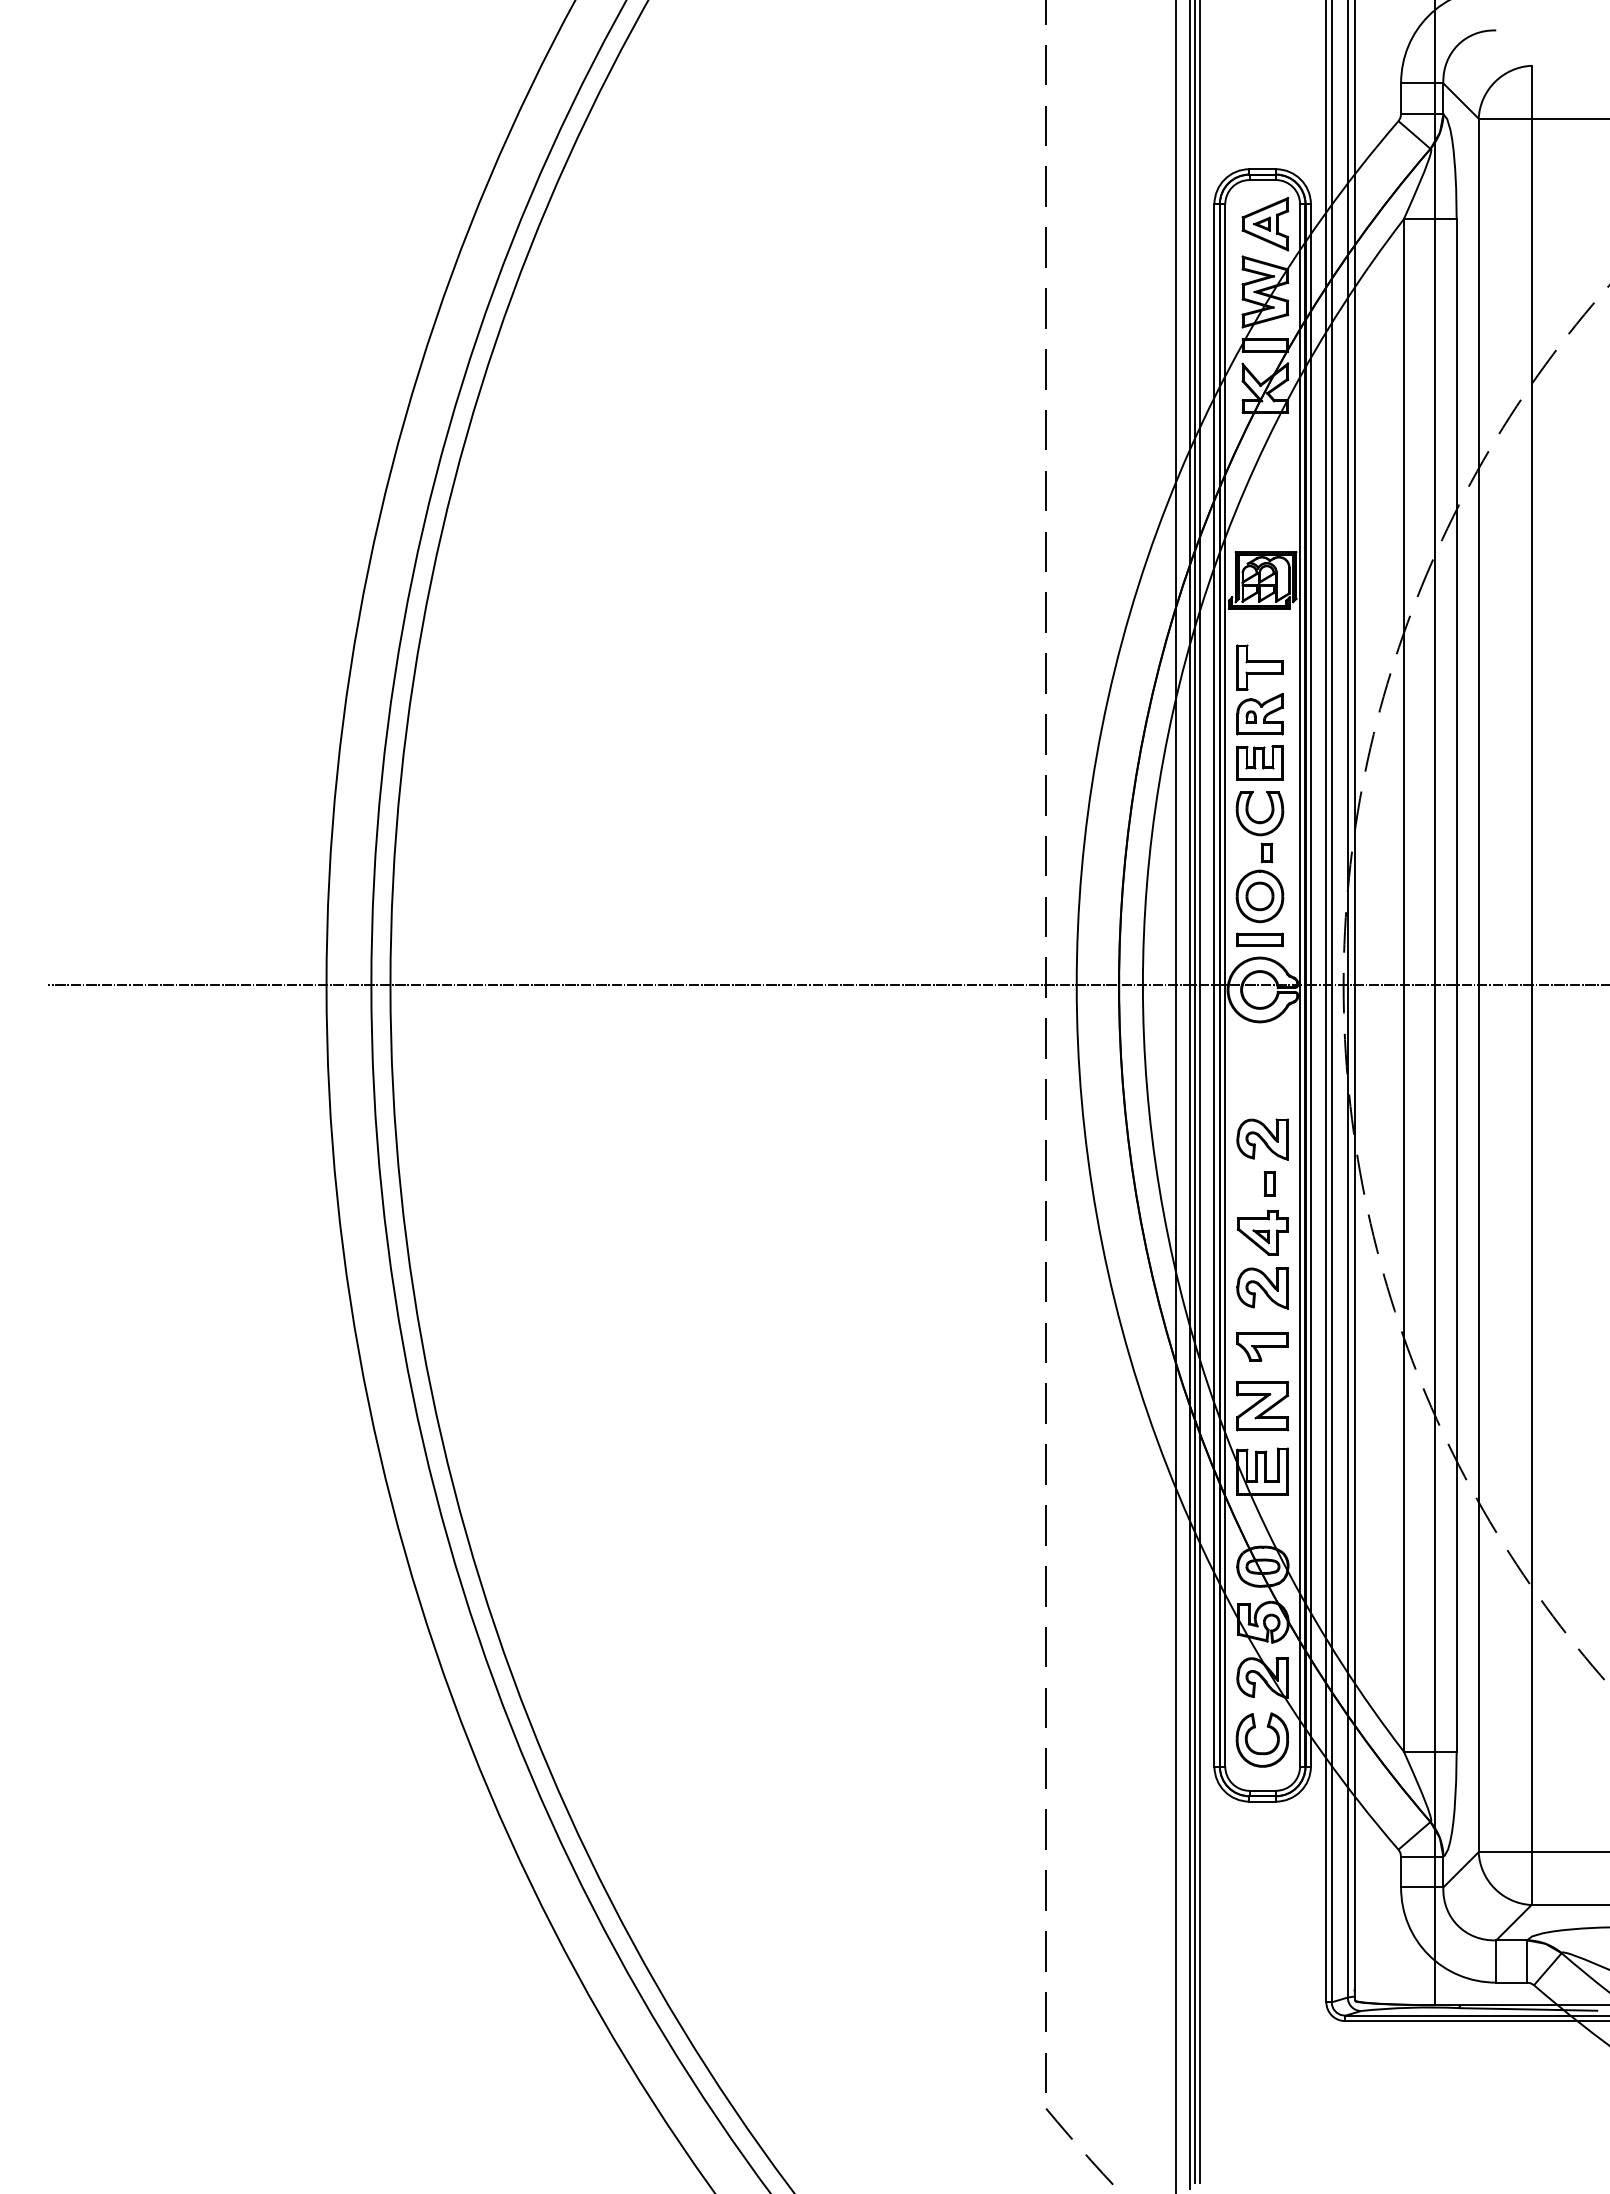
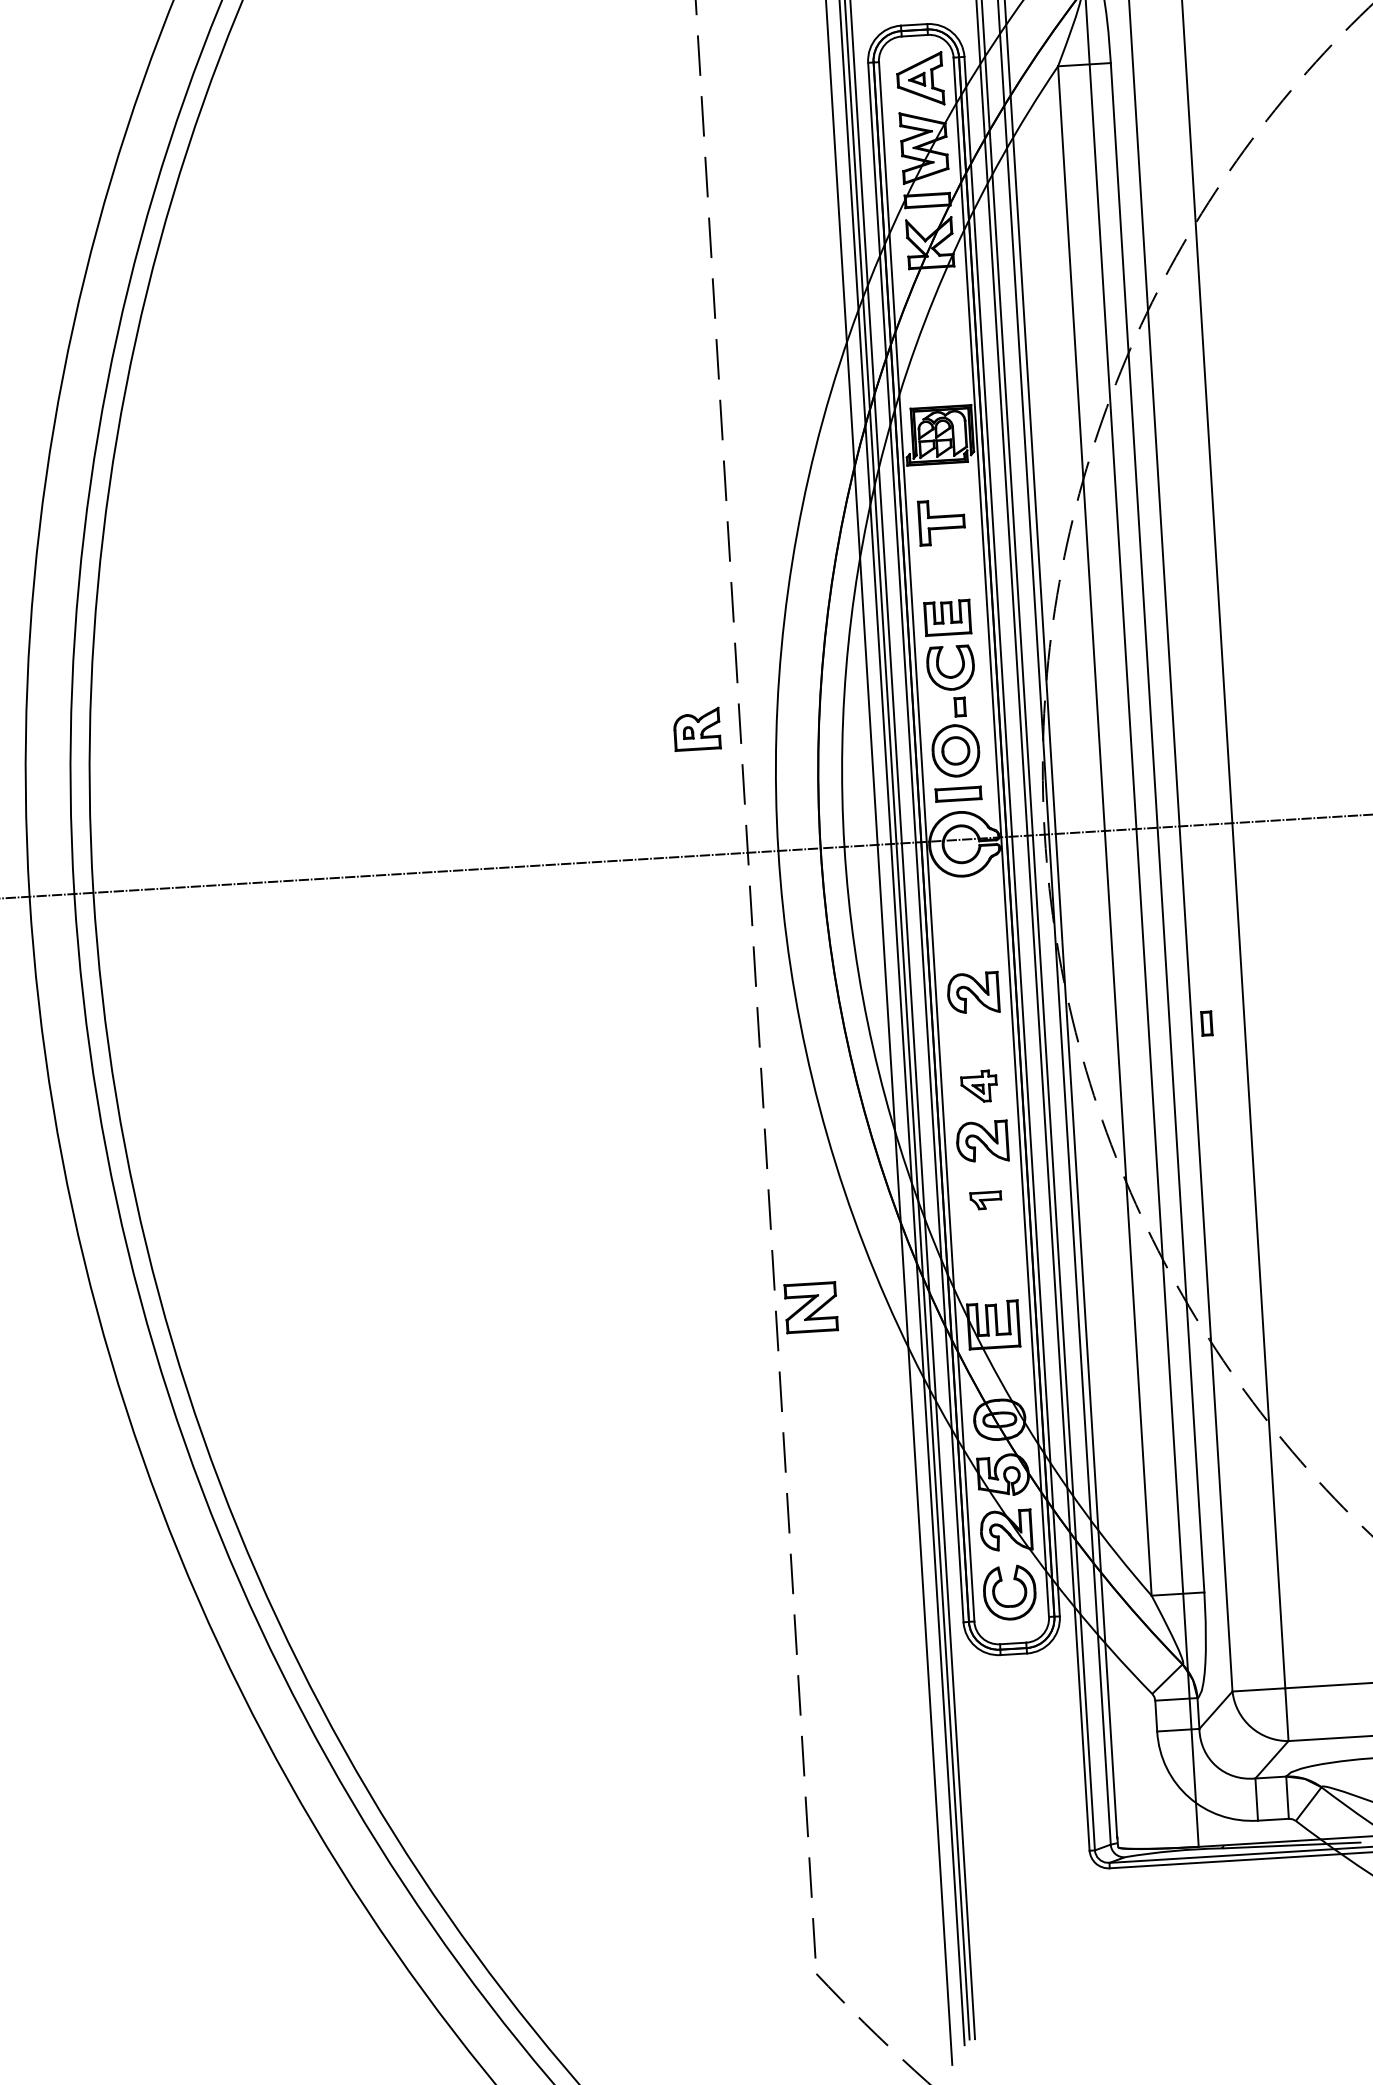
part: (1259, 713) -> (696, 728), moved
part: (1269, 1183) -> (1206, 1023), moved
part: (1262, 1232) -> (978, 1086), size x0.7
part: (1262, 1346) -> (985, 1199), size x0.6
part: (1262, 1406) -> (811, 1307), moved

